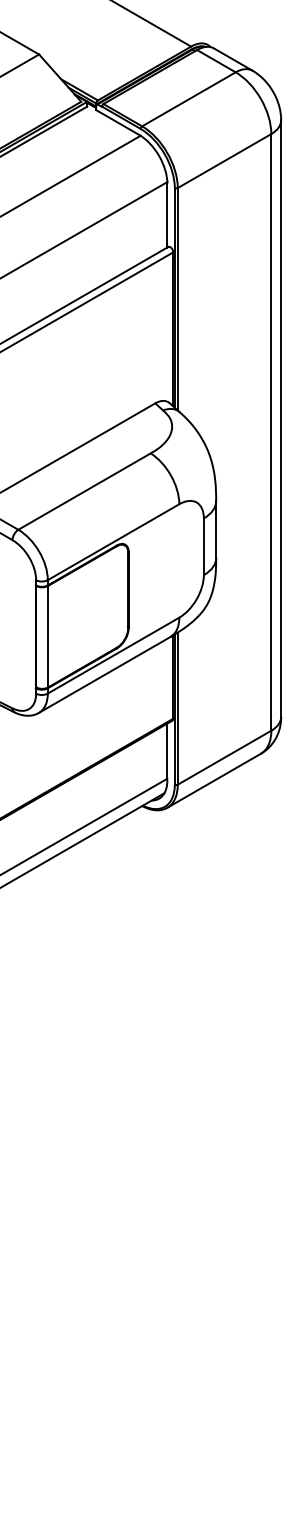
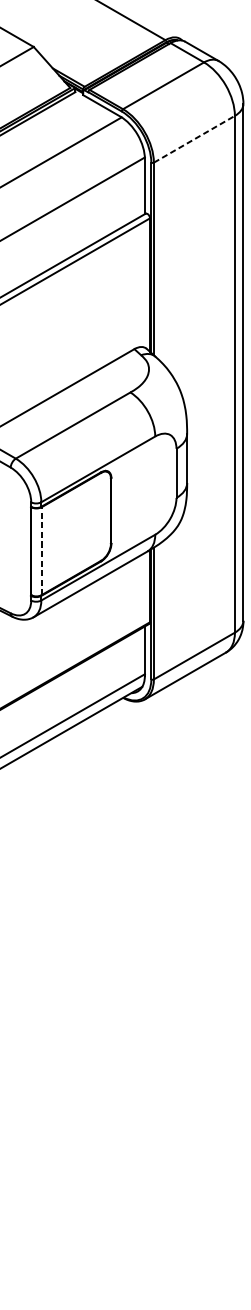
line: (224, 160) -> (194, 138), solid -> dashed
line: (48, 636) -> (41, 551), solid -> dashed

